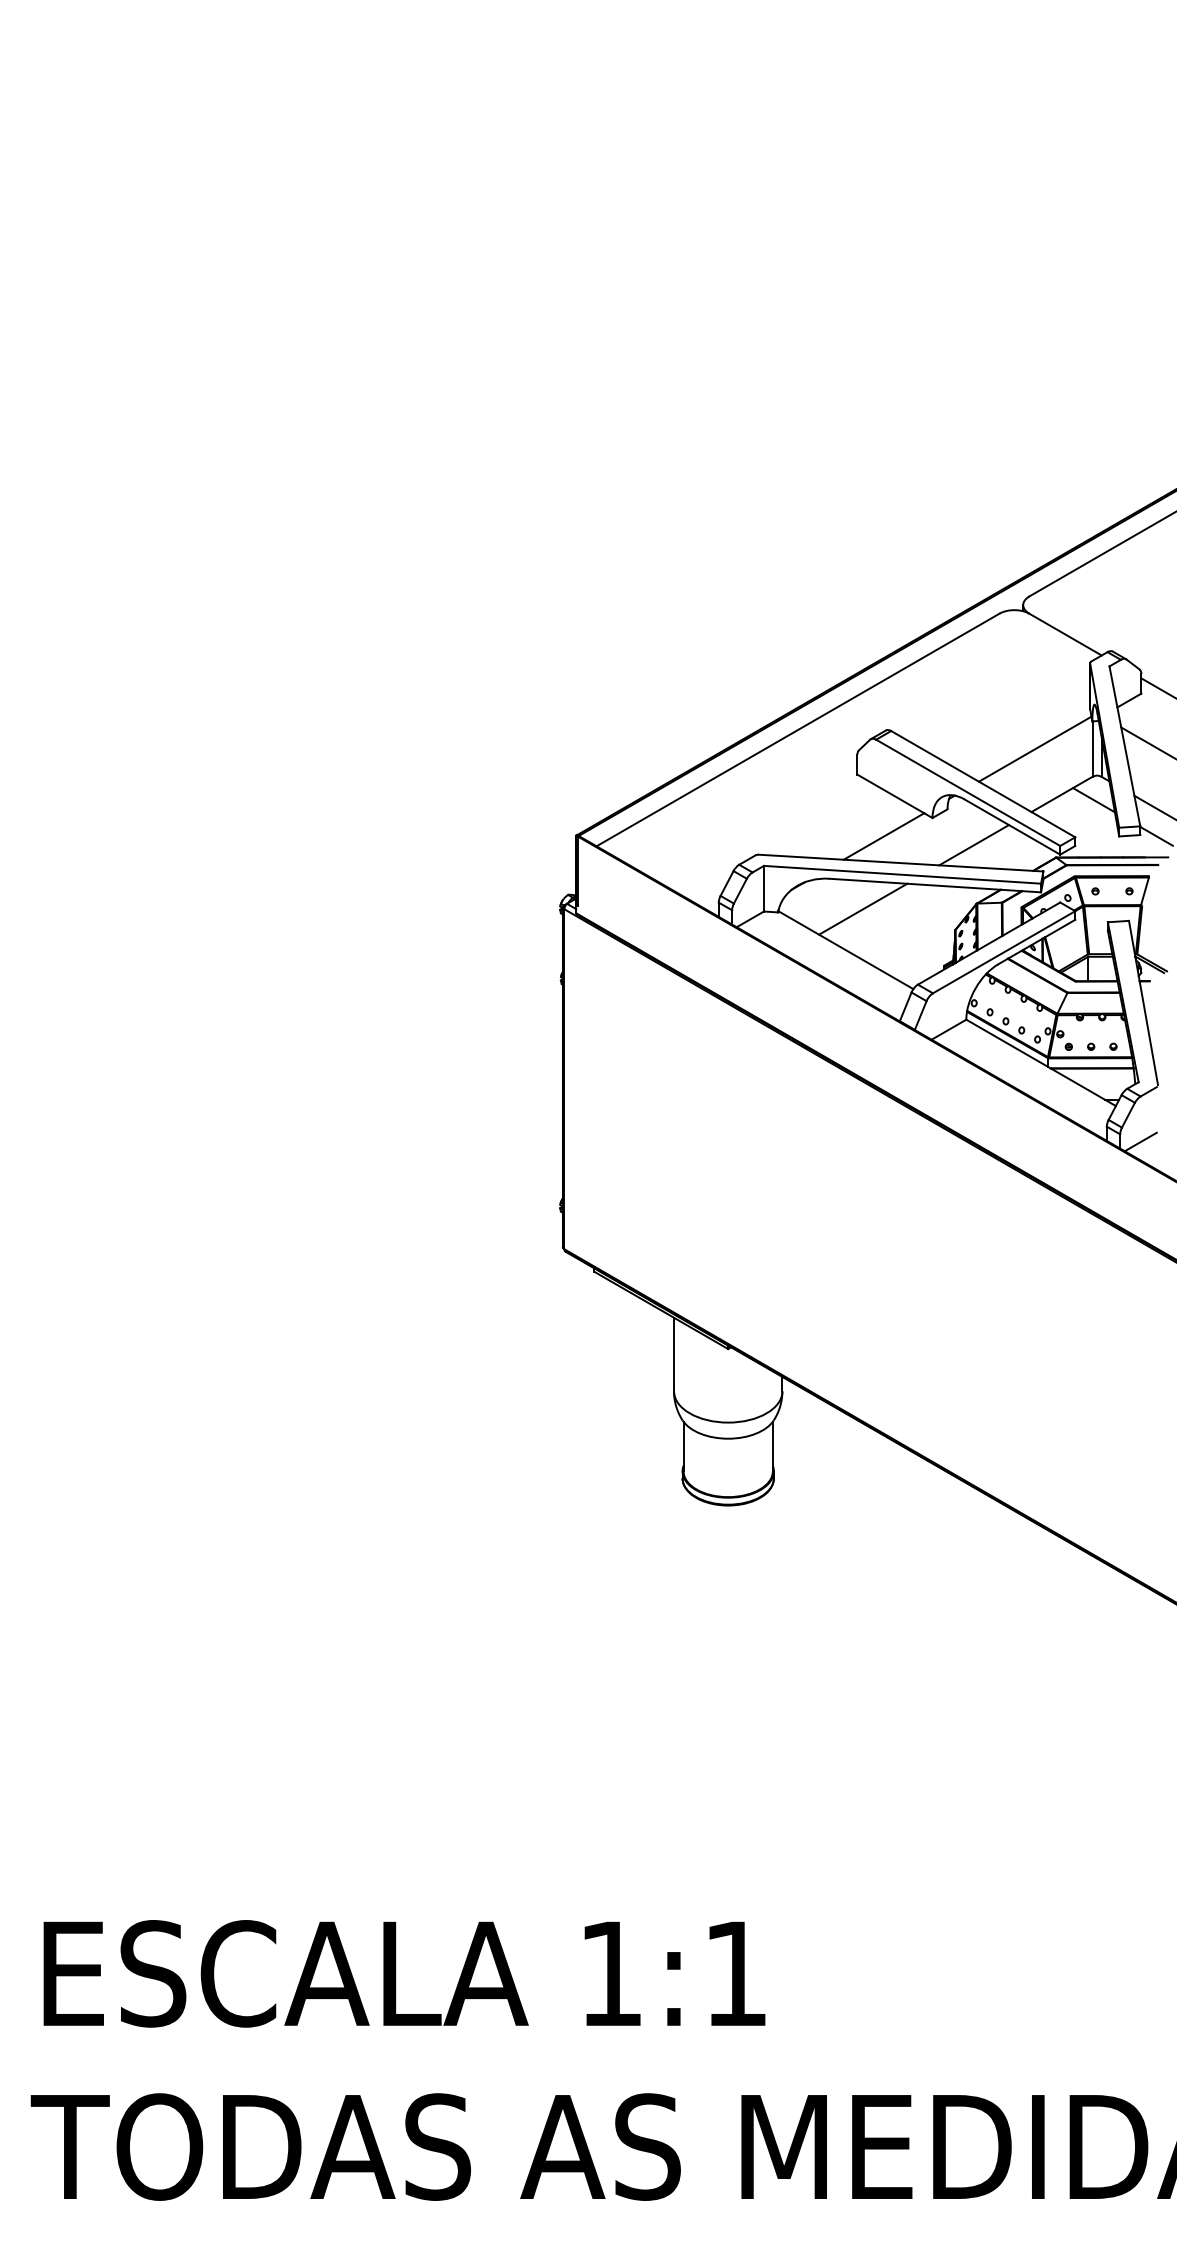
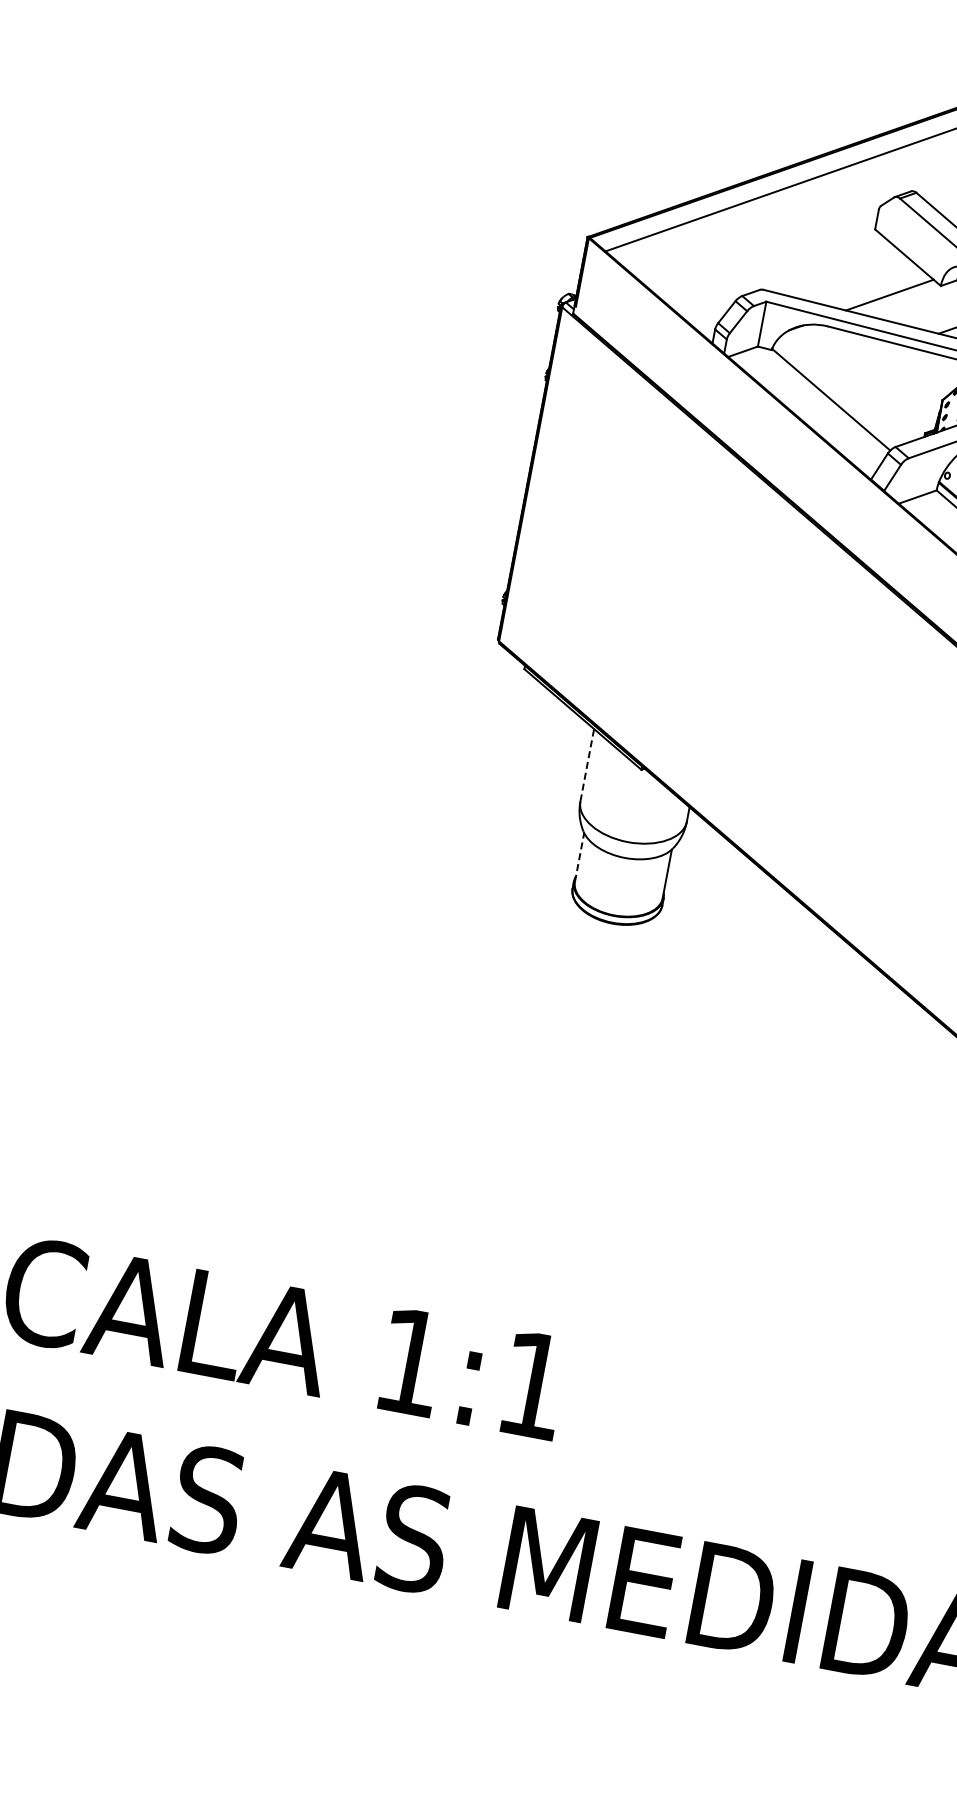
line: (863, 908) -> (856, 362), removed
line: (674, 1354) -> (587, 765), solid -> dashed
line: (683, 1446) -> (579, 857), solid -> dashed

